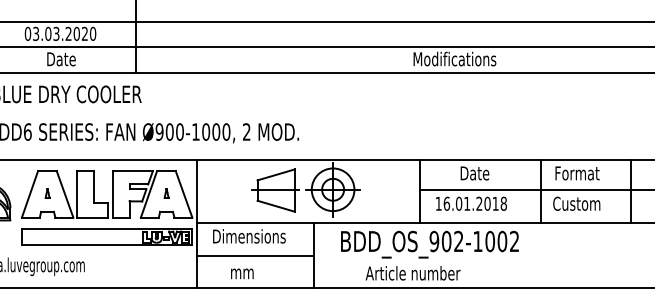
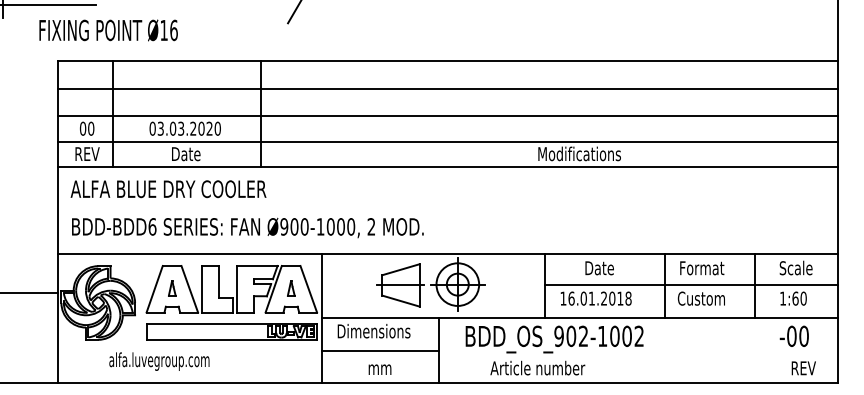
part: (47, 193) -> (172, 288), size x1.67
part: (166, 193) -> (291, 288), size x1.67
text: (241, 273) -> (379, 369), moved

